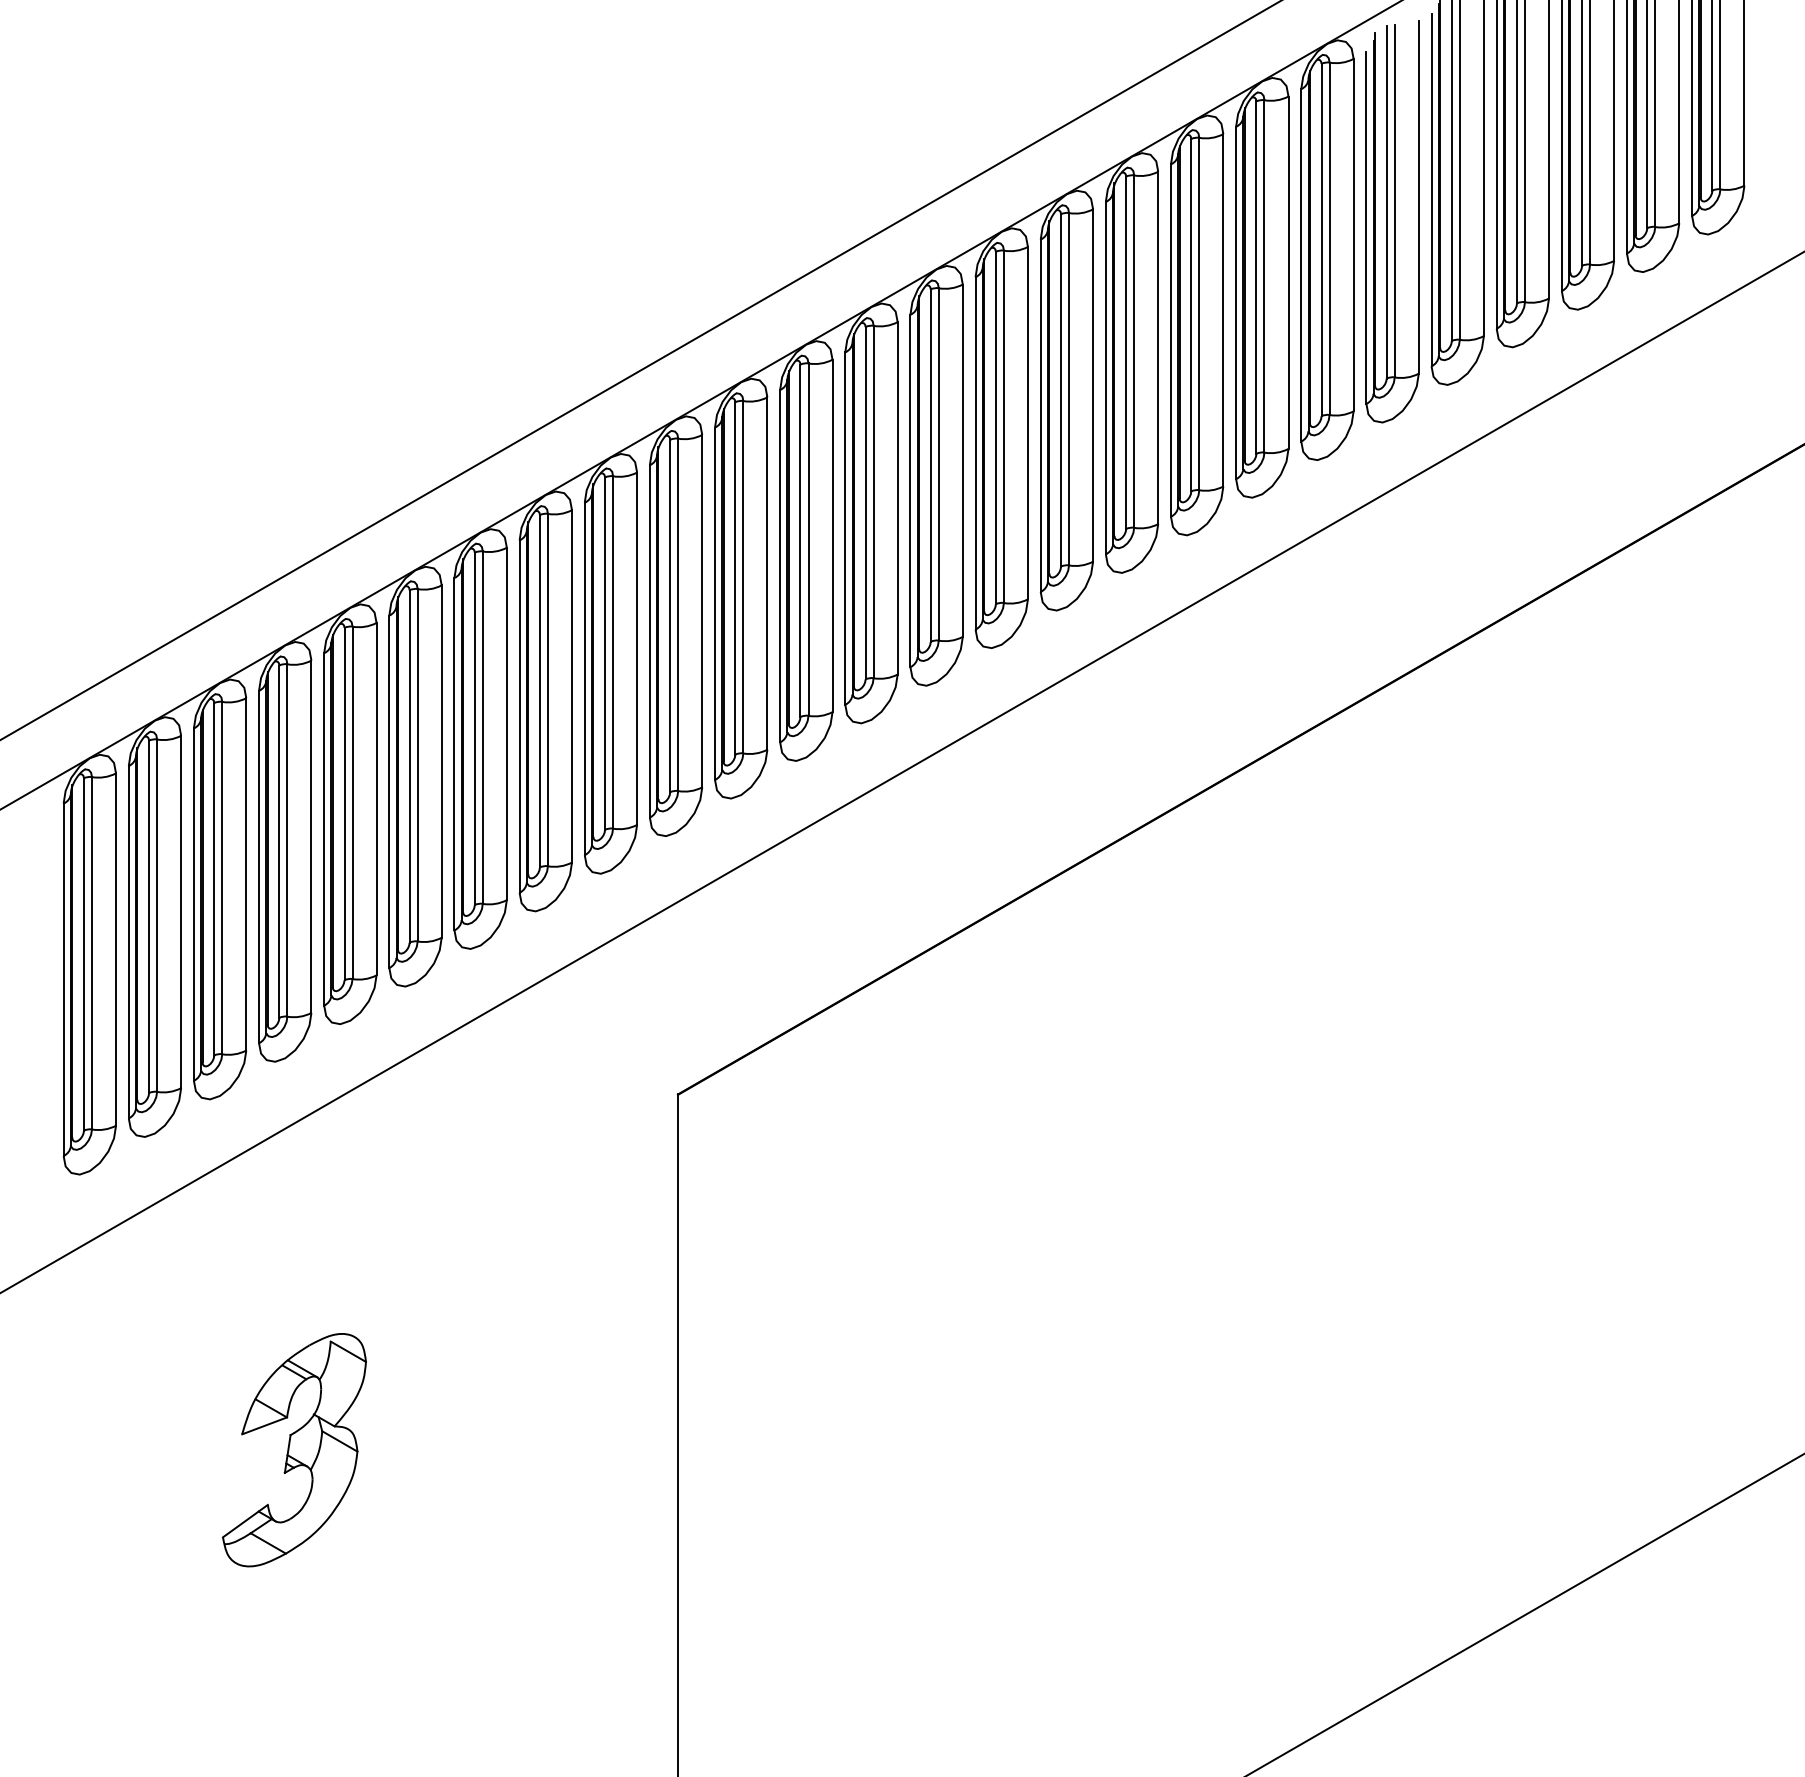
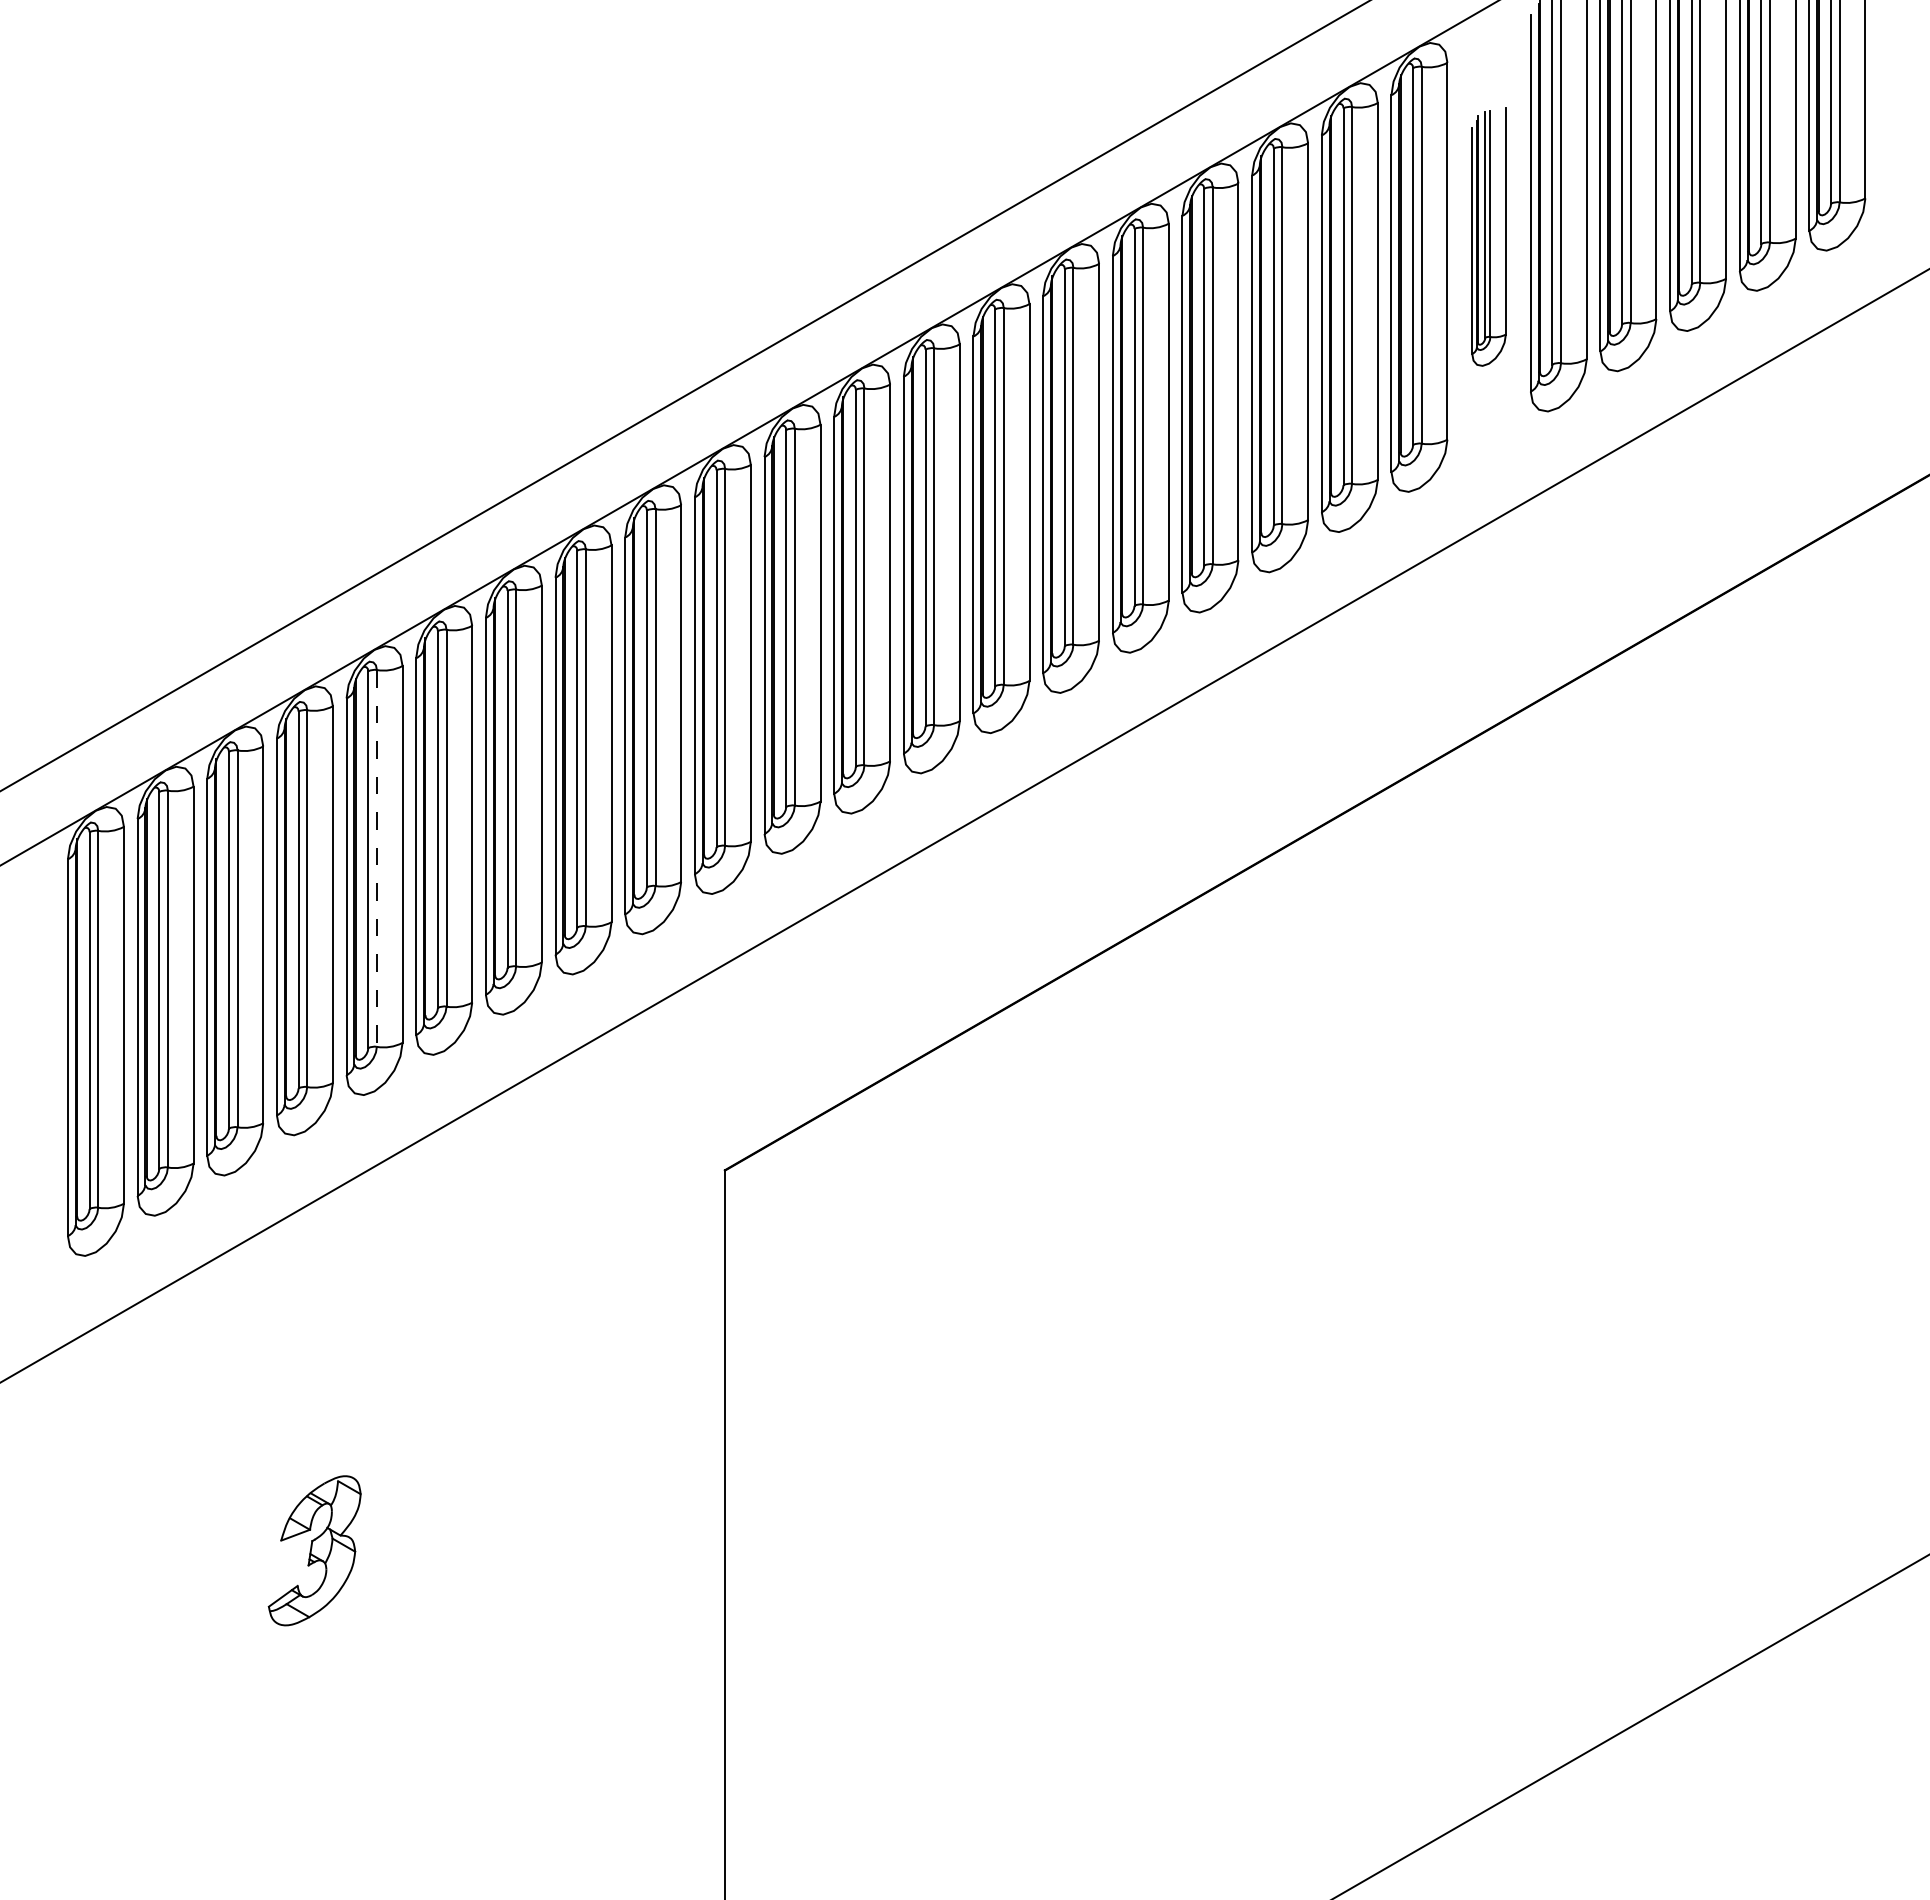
part: (1392, 221) -> (1489, 236), size x0.6
line: (352, 803) -> (376, 859), solid -> dashed
part: (294, 1450) -> (314, 1551), size x0.6

